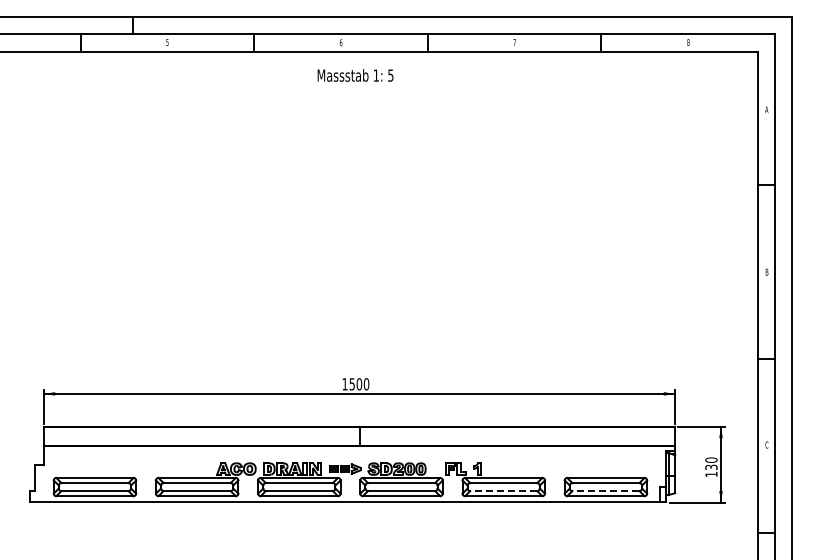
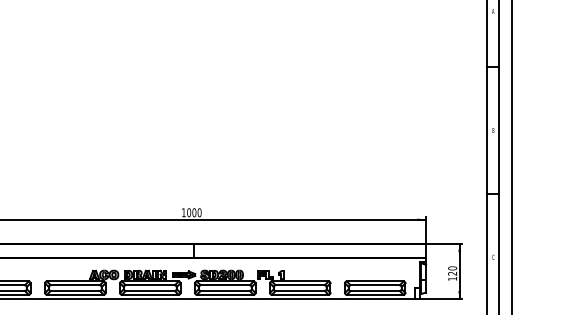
text: (351, 384) -> (188, 212), 1500 -> 1000
text: (711, 466) -> (452, 273), 130 -> 120
line: (503, 491) -> (300, 291), dashed -> solid
line: (605, 491) -> (374, 291), dashed -> solid

